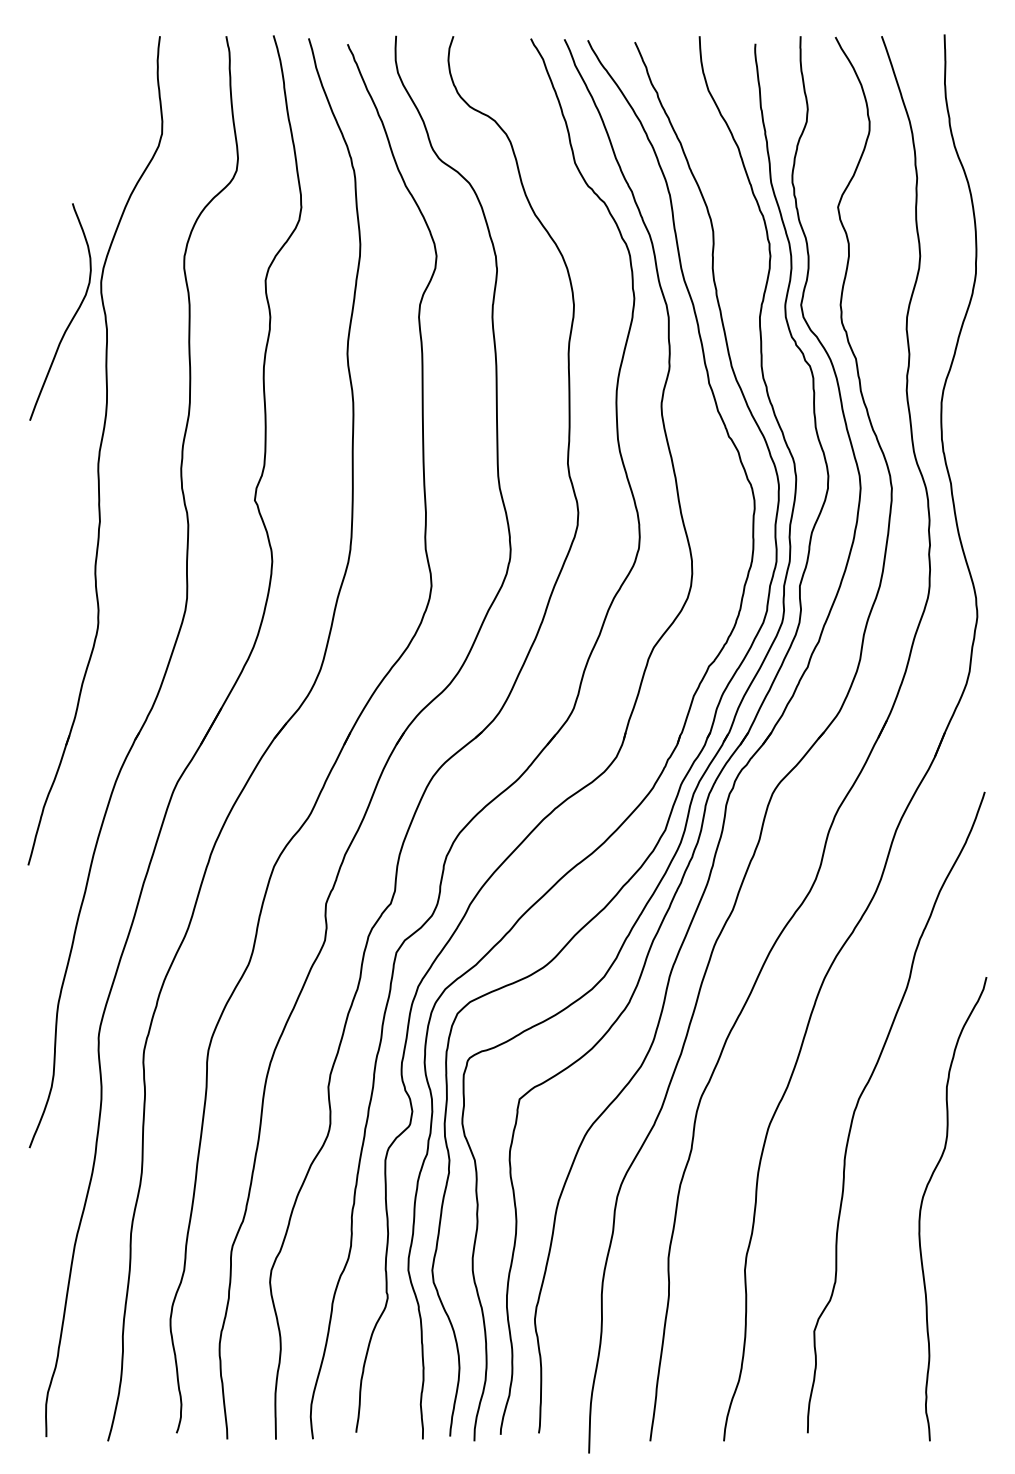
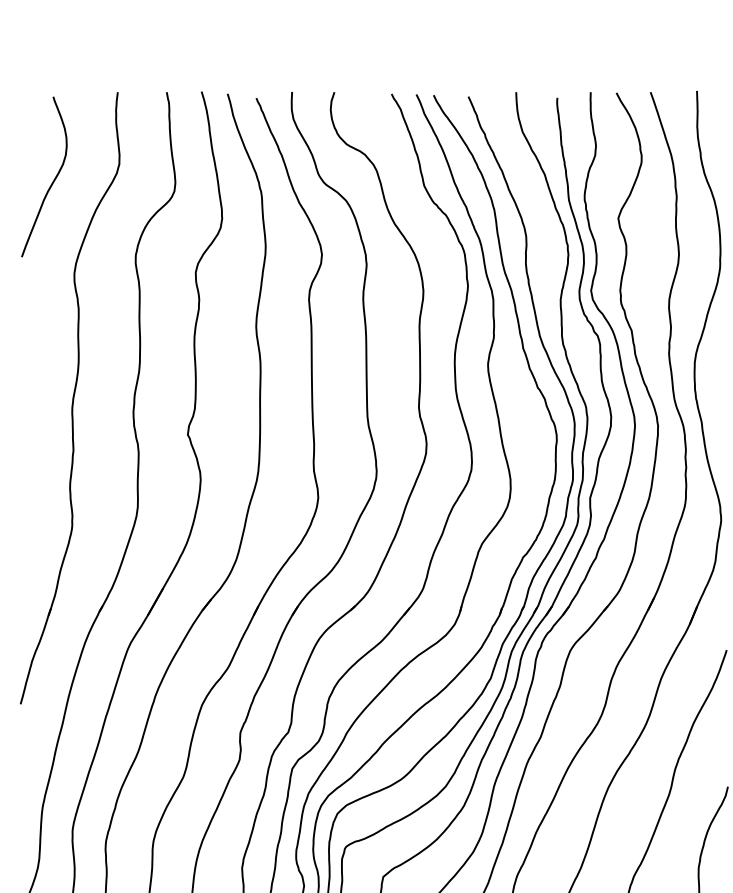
curve: (71, 318) -> (52, 181), moved

